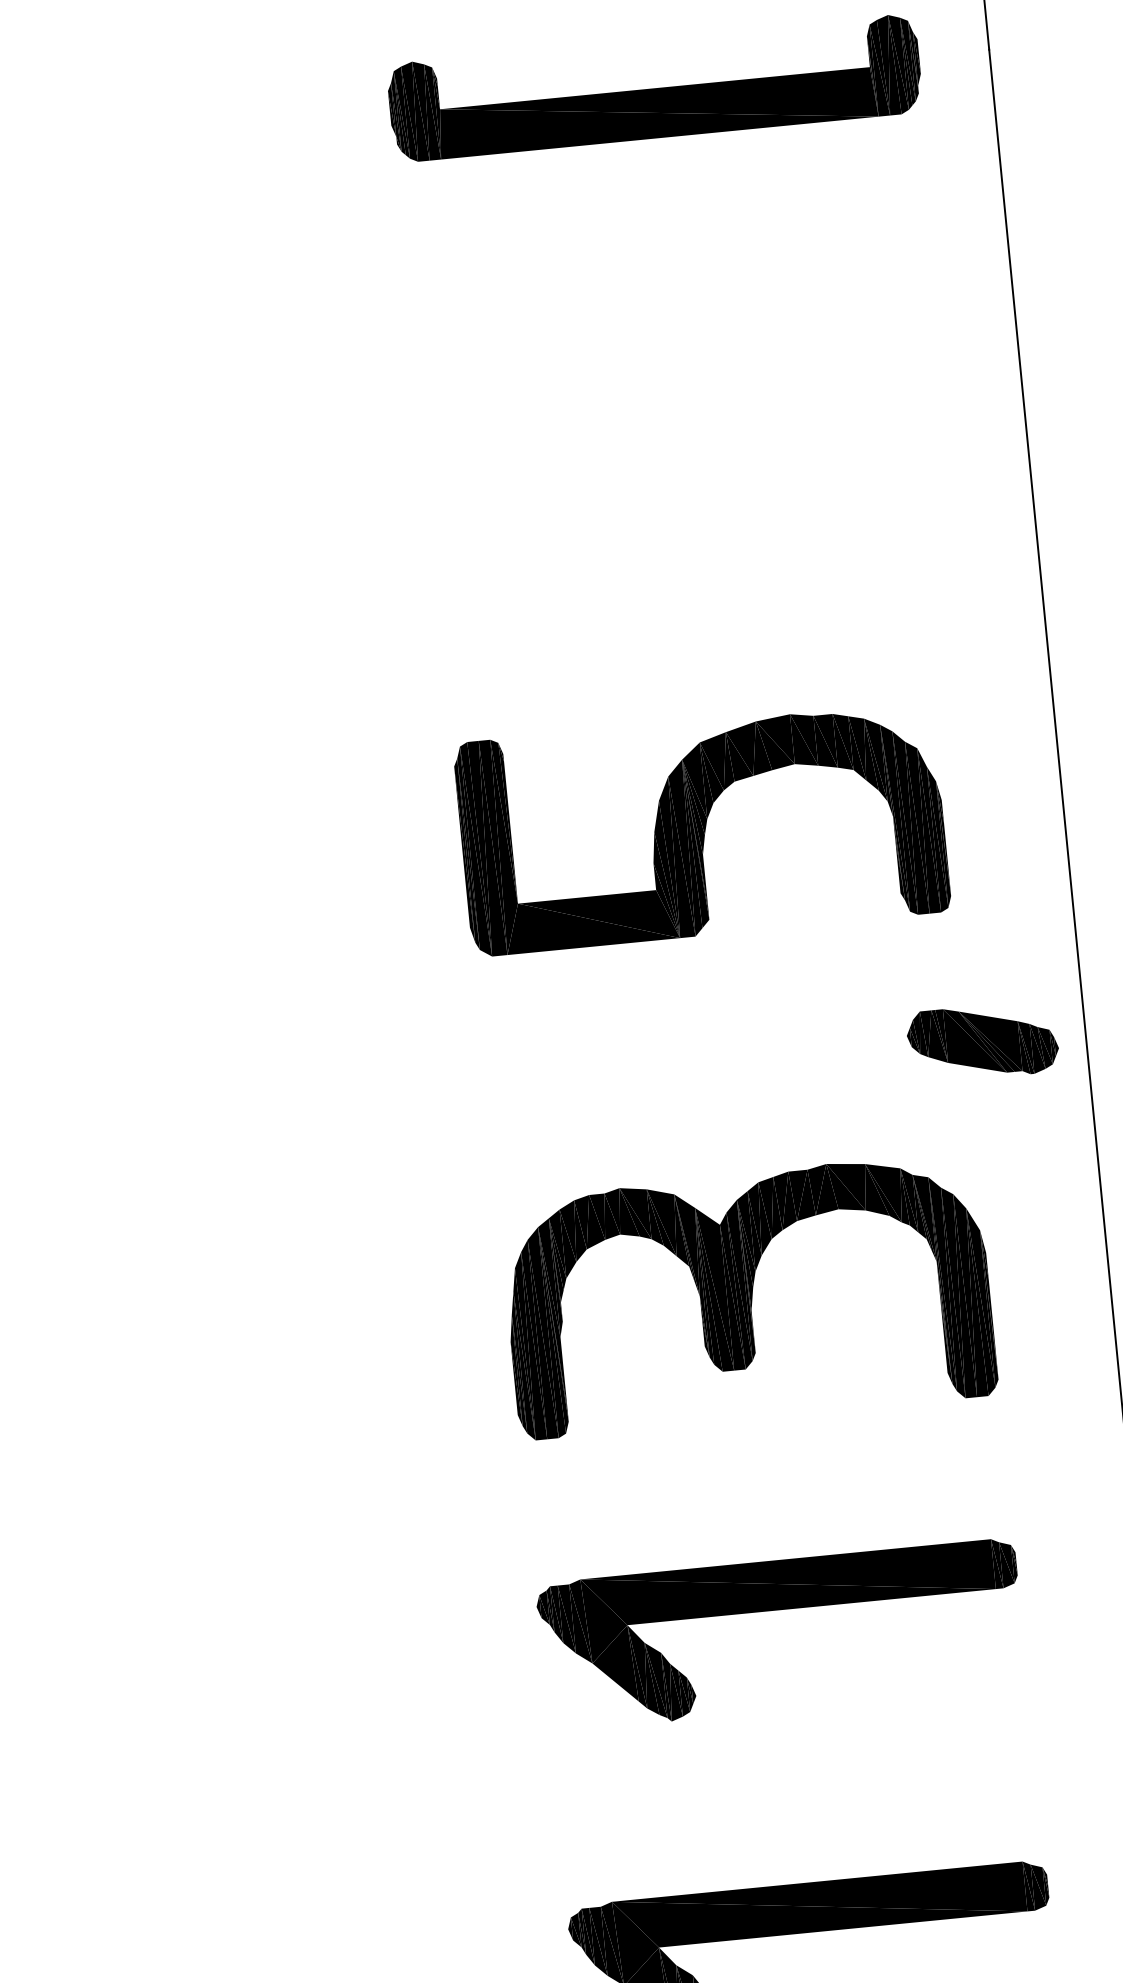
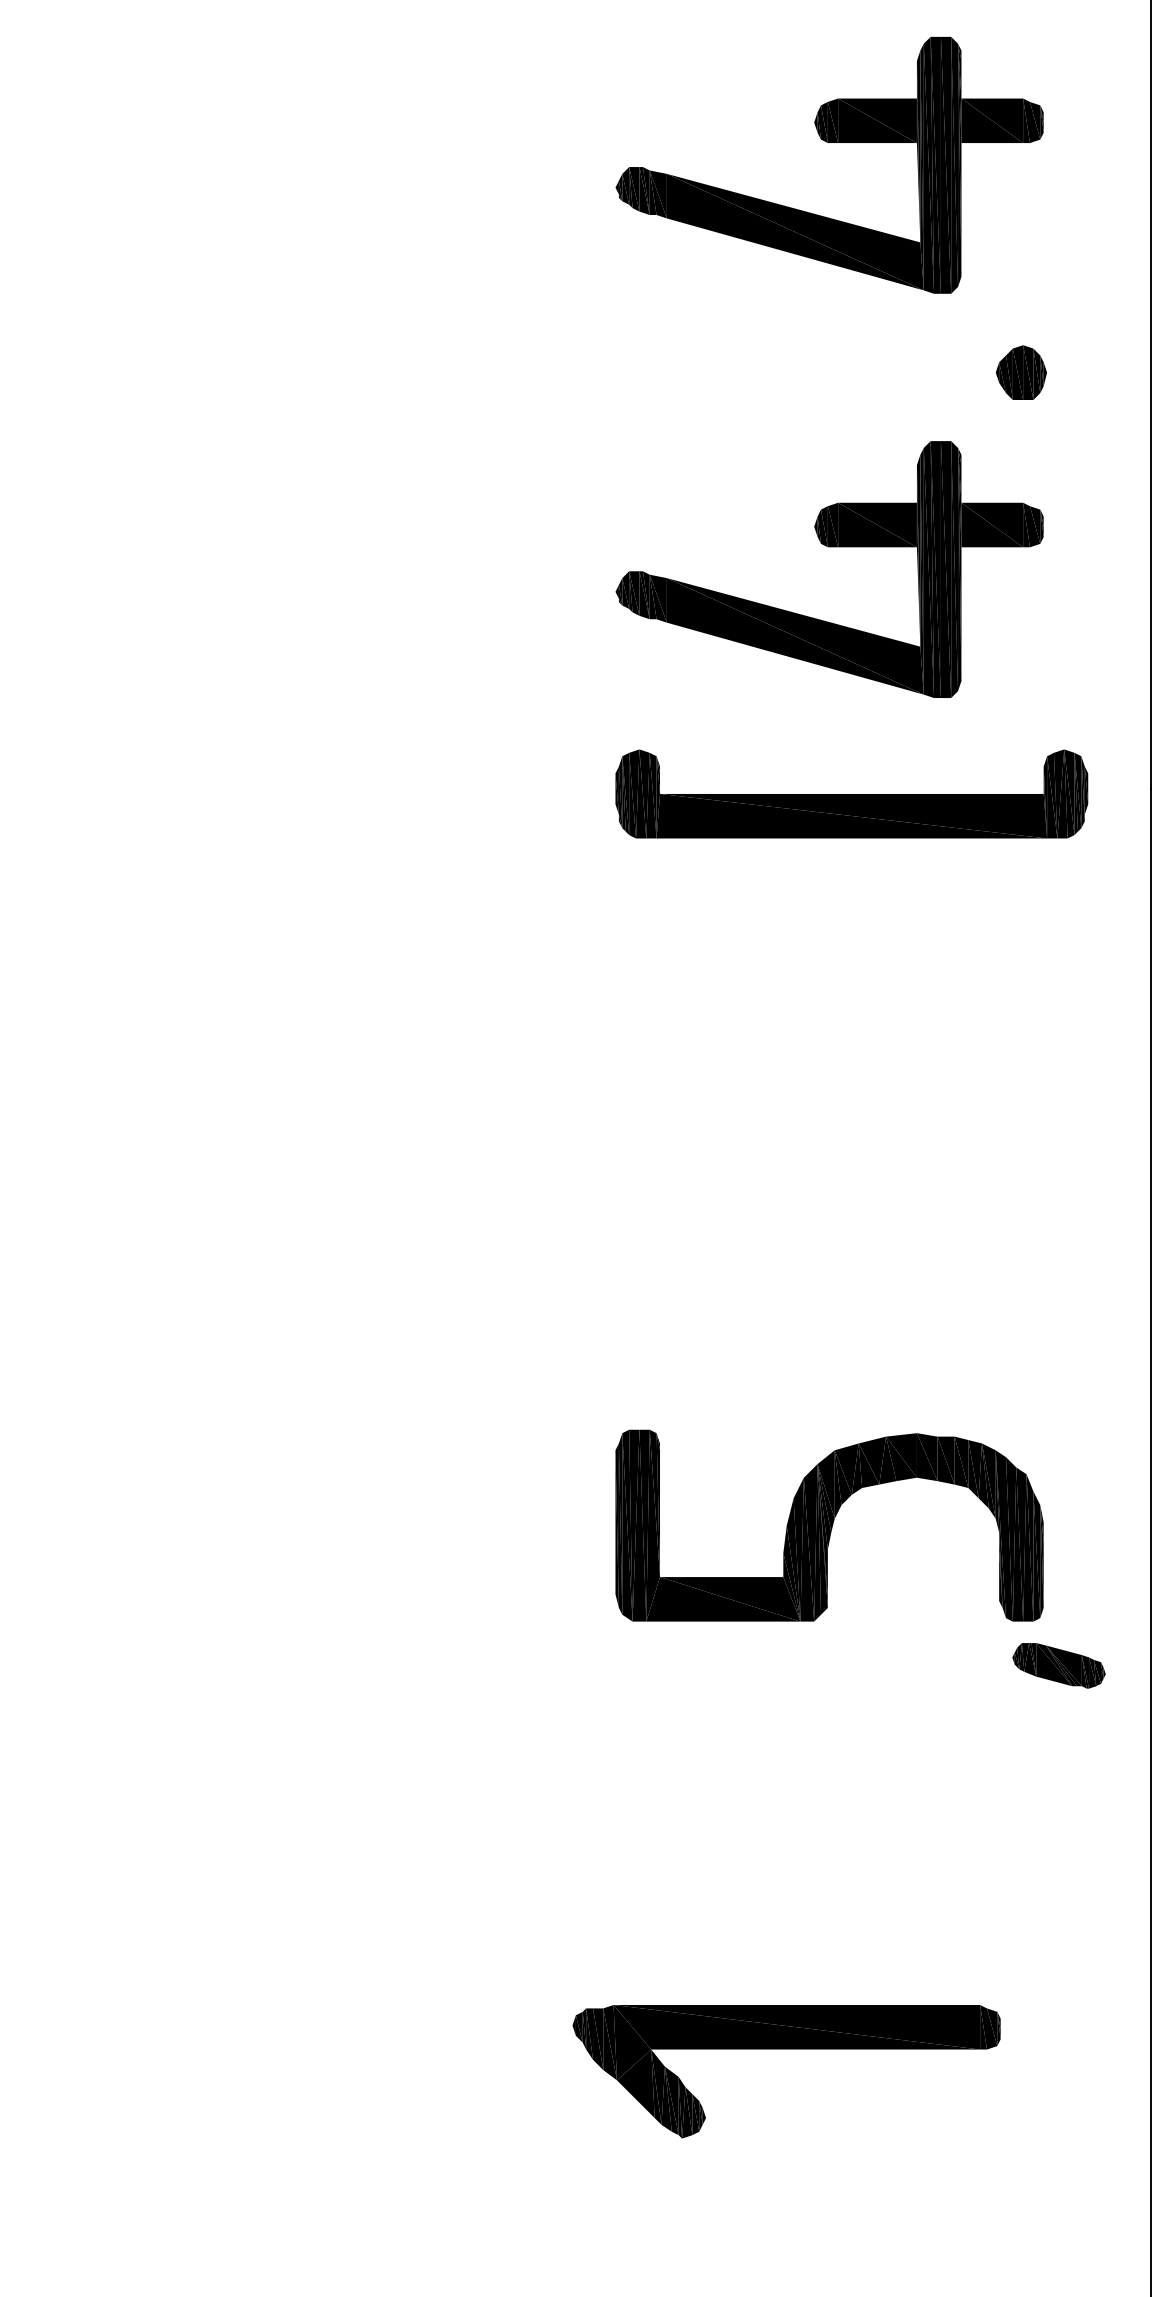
part: (702, 827) -> (829, 1525), moved
part: (982, 1041) -> (1058, 1665), size x0.7
part: (748, 1295) -> (829, 1869), removed
part: (778, 1610) -> (786, 2049), moved

